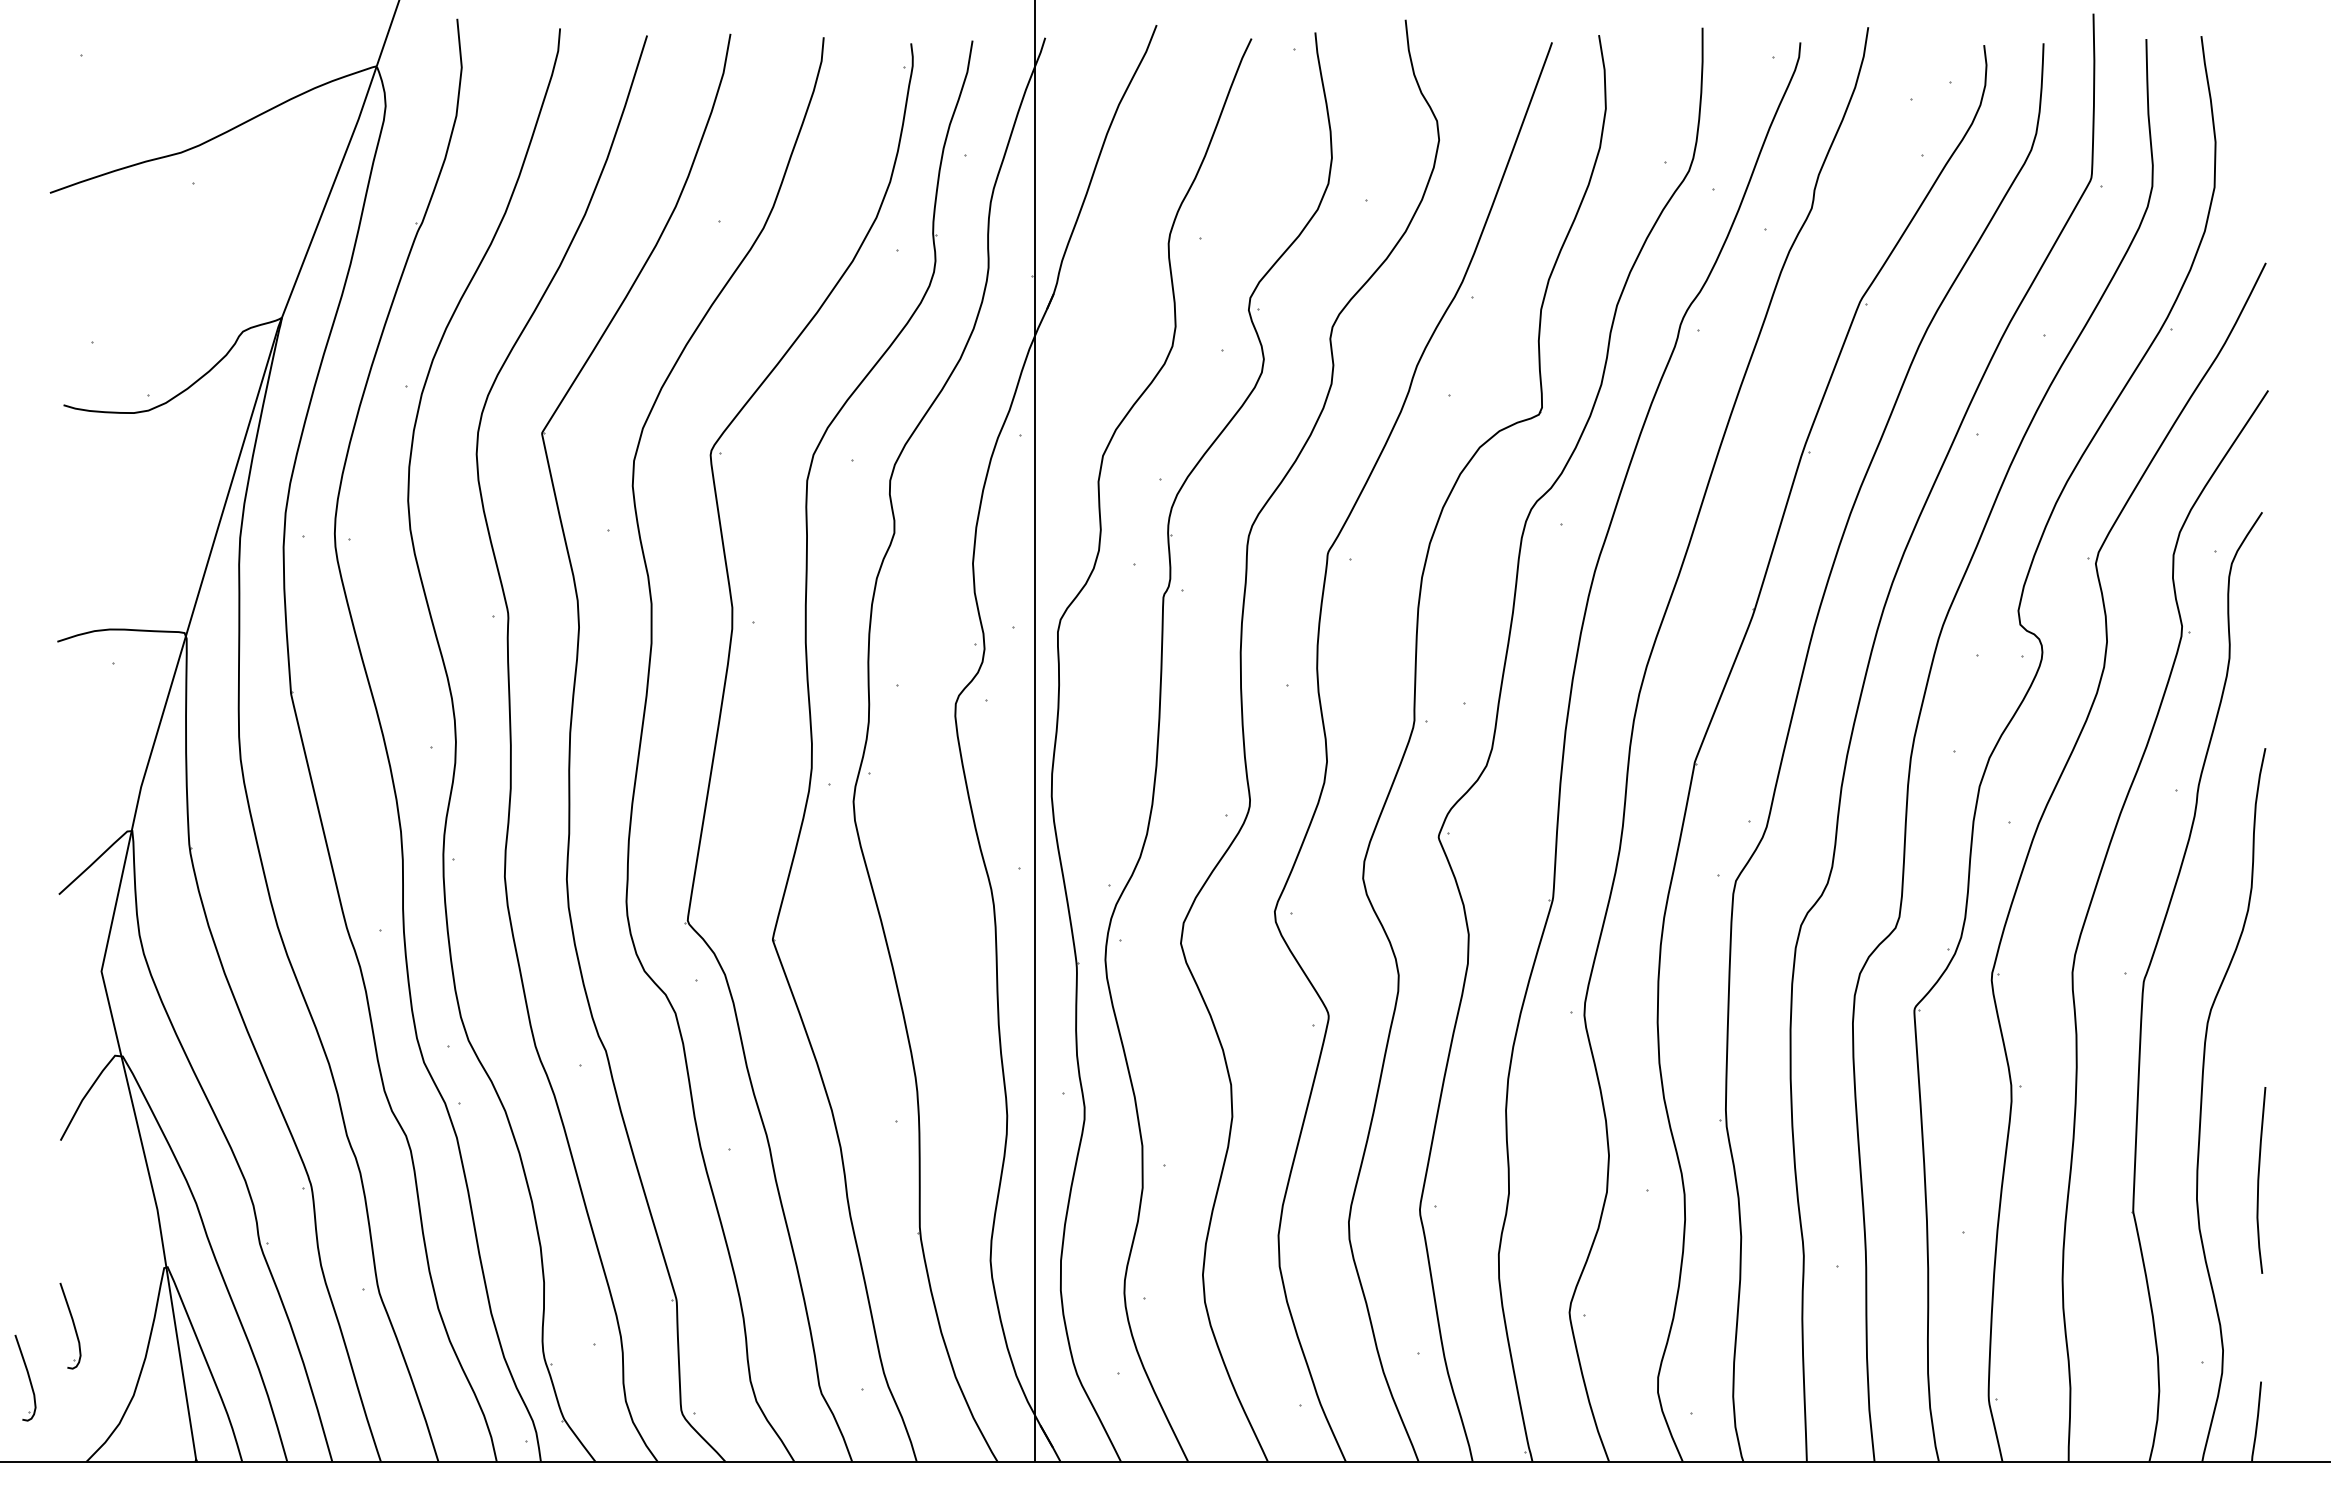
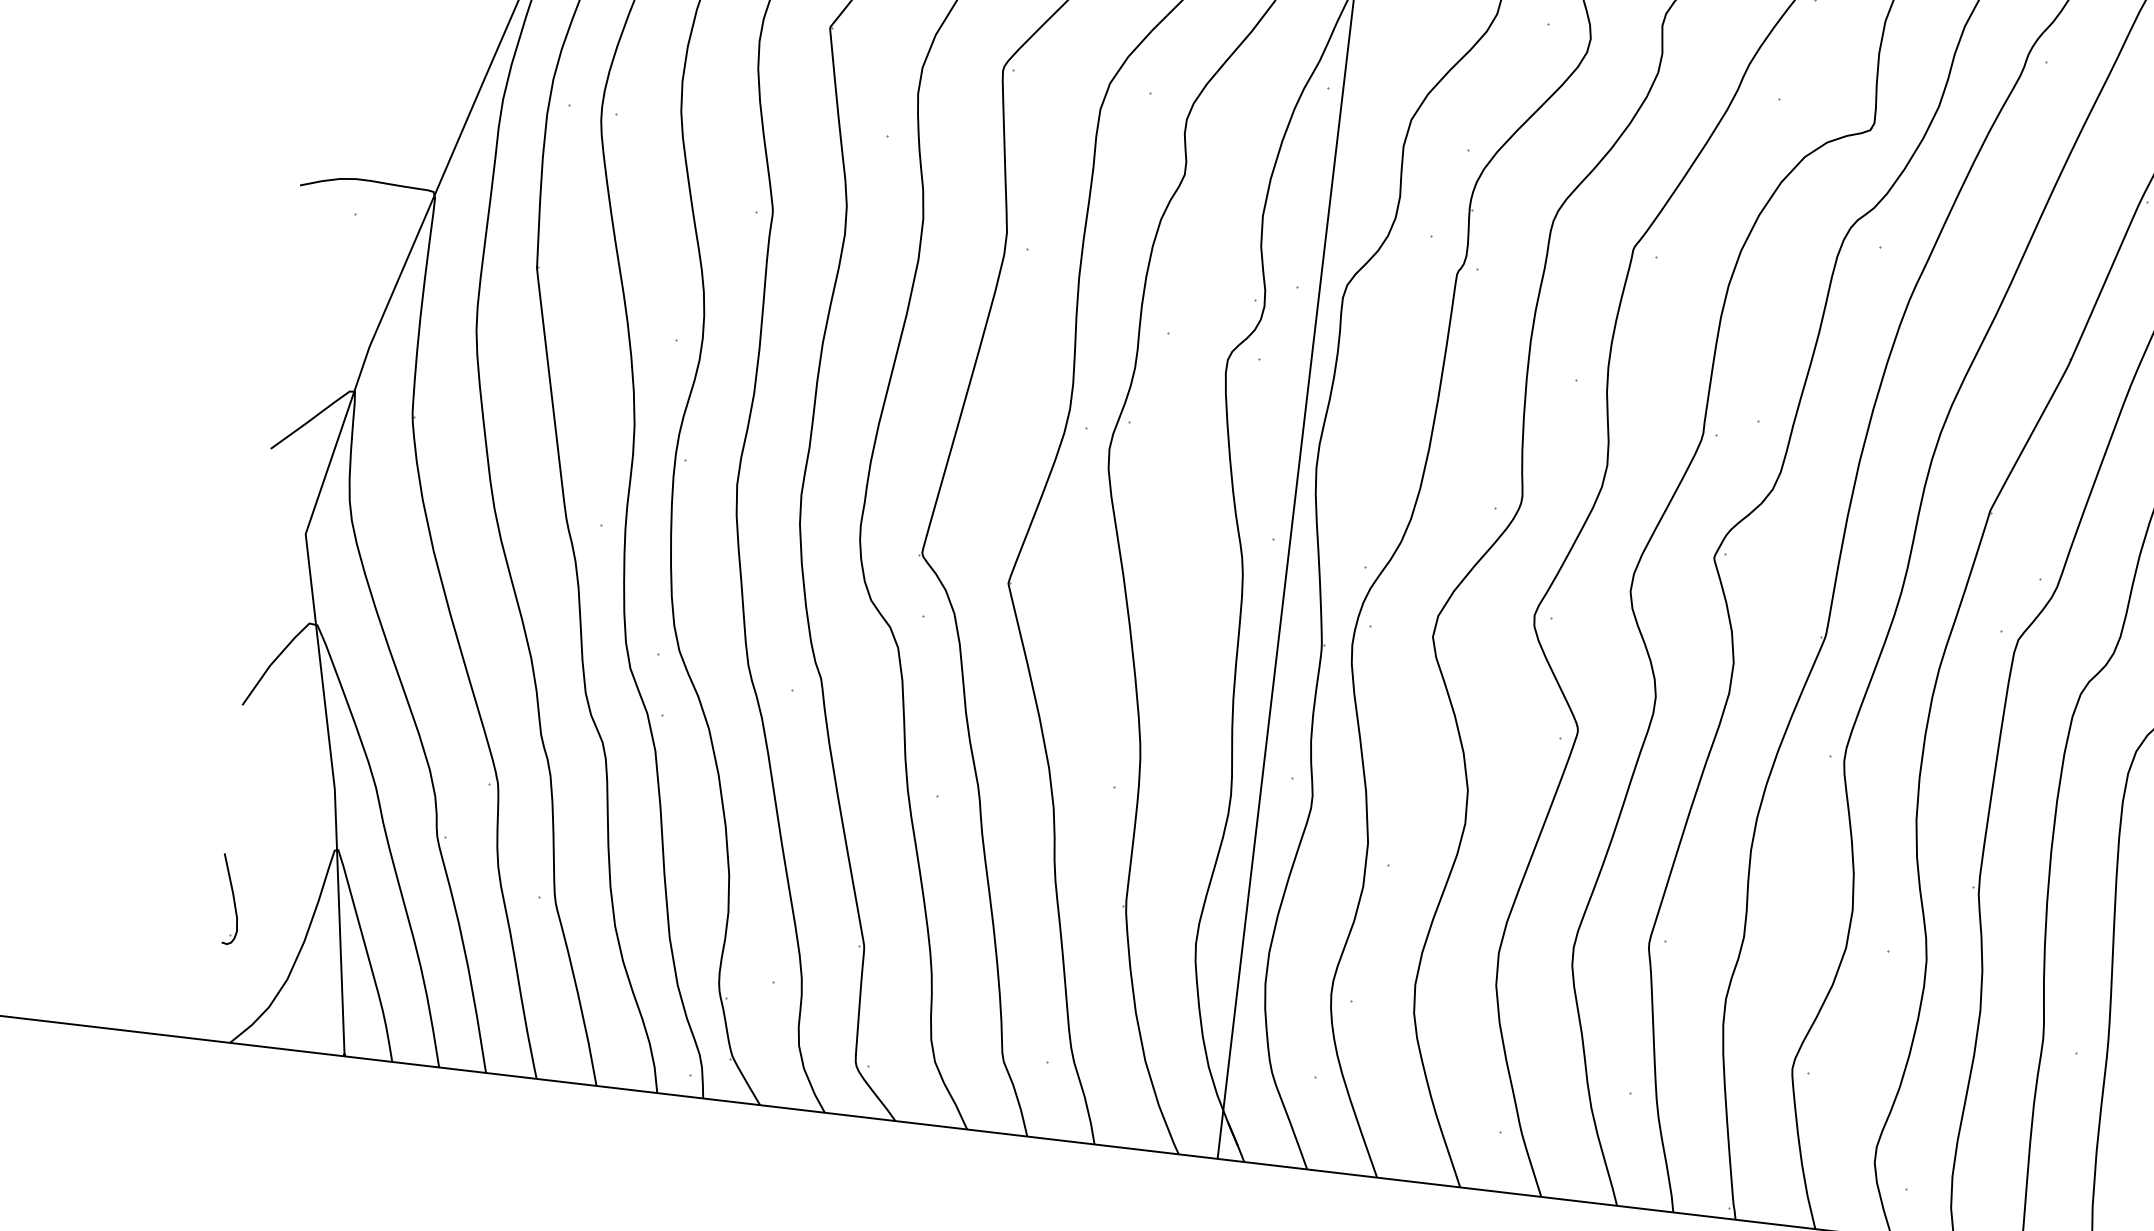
part: (25, 1377) -> (176, 947), removed

